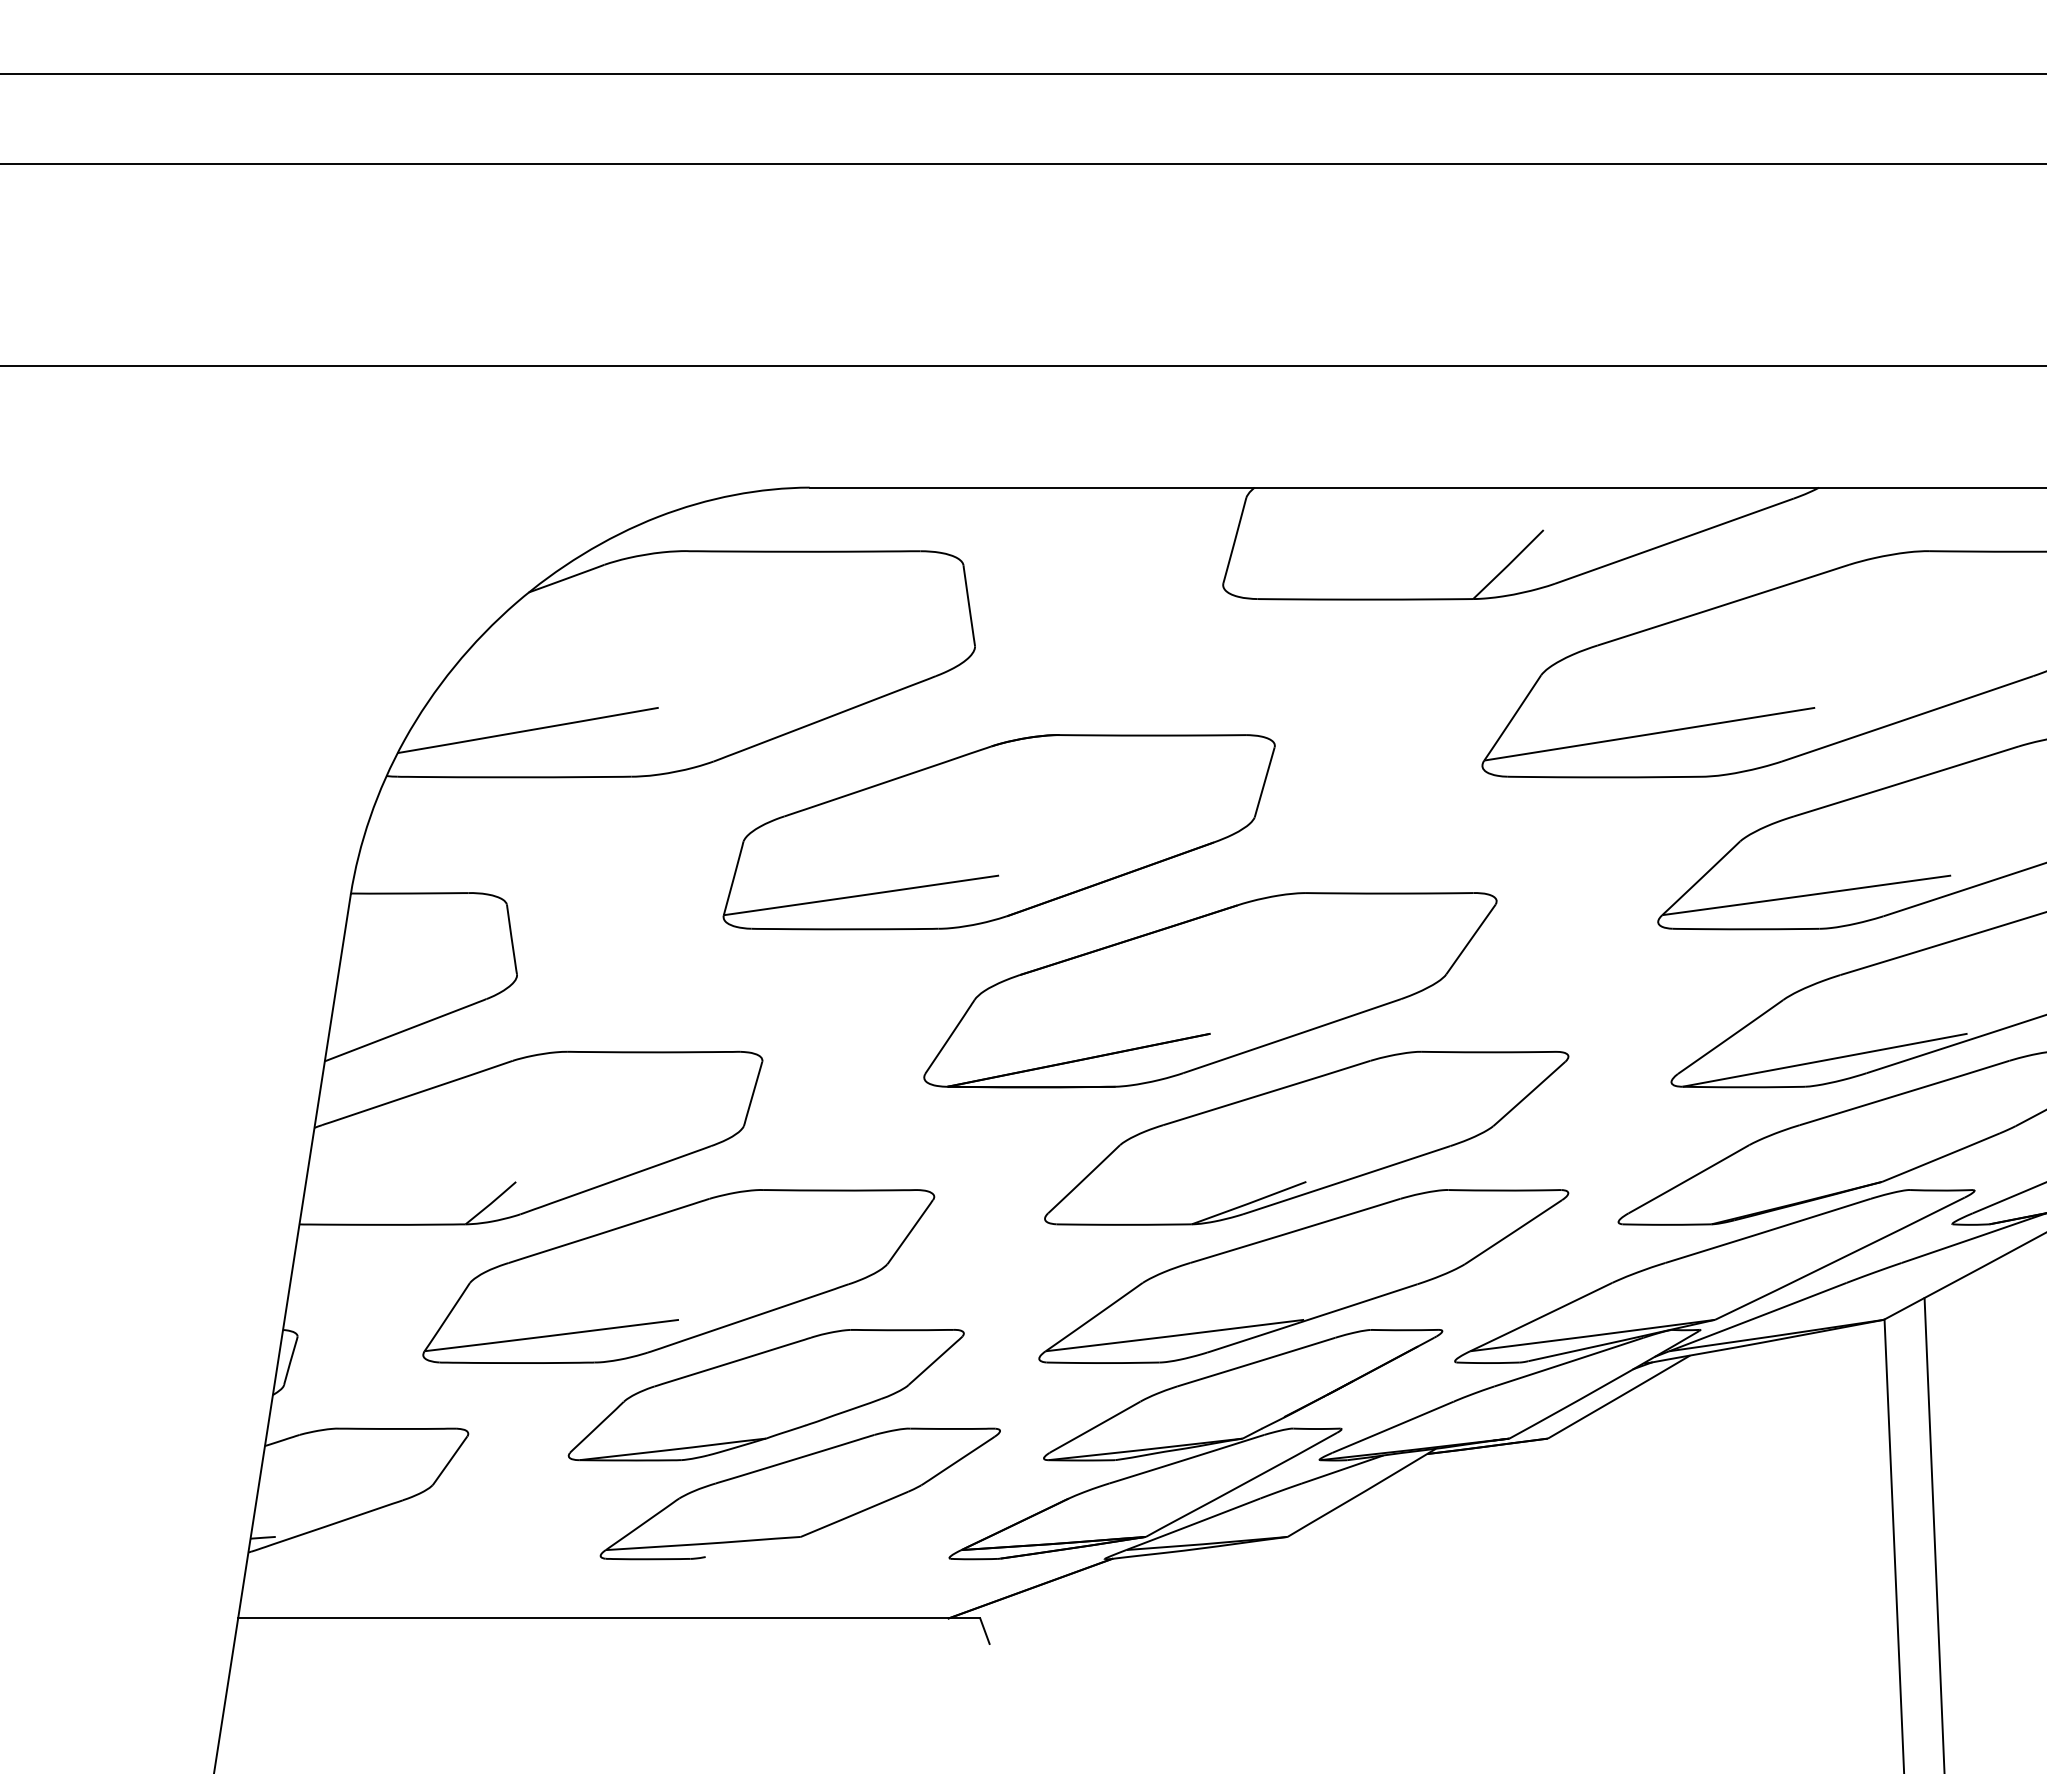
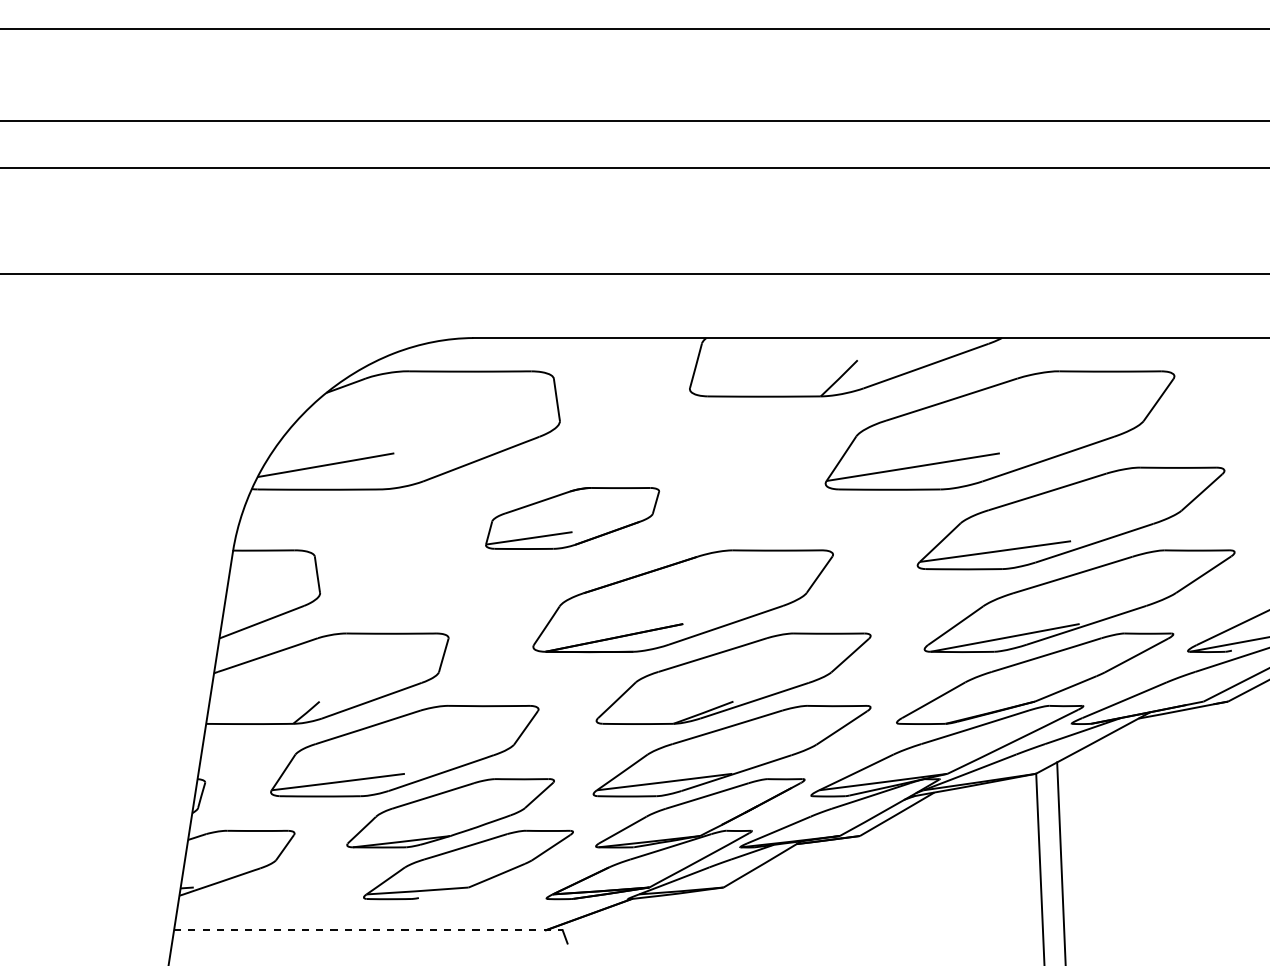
part: (998, 832) -> (572, 518), size x0.6
line: (609, 1619) -> (368, 930), solid -> dashed

